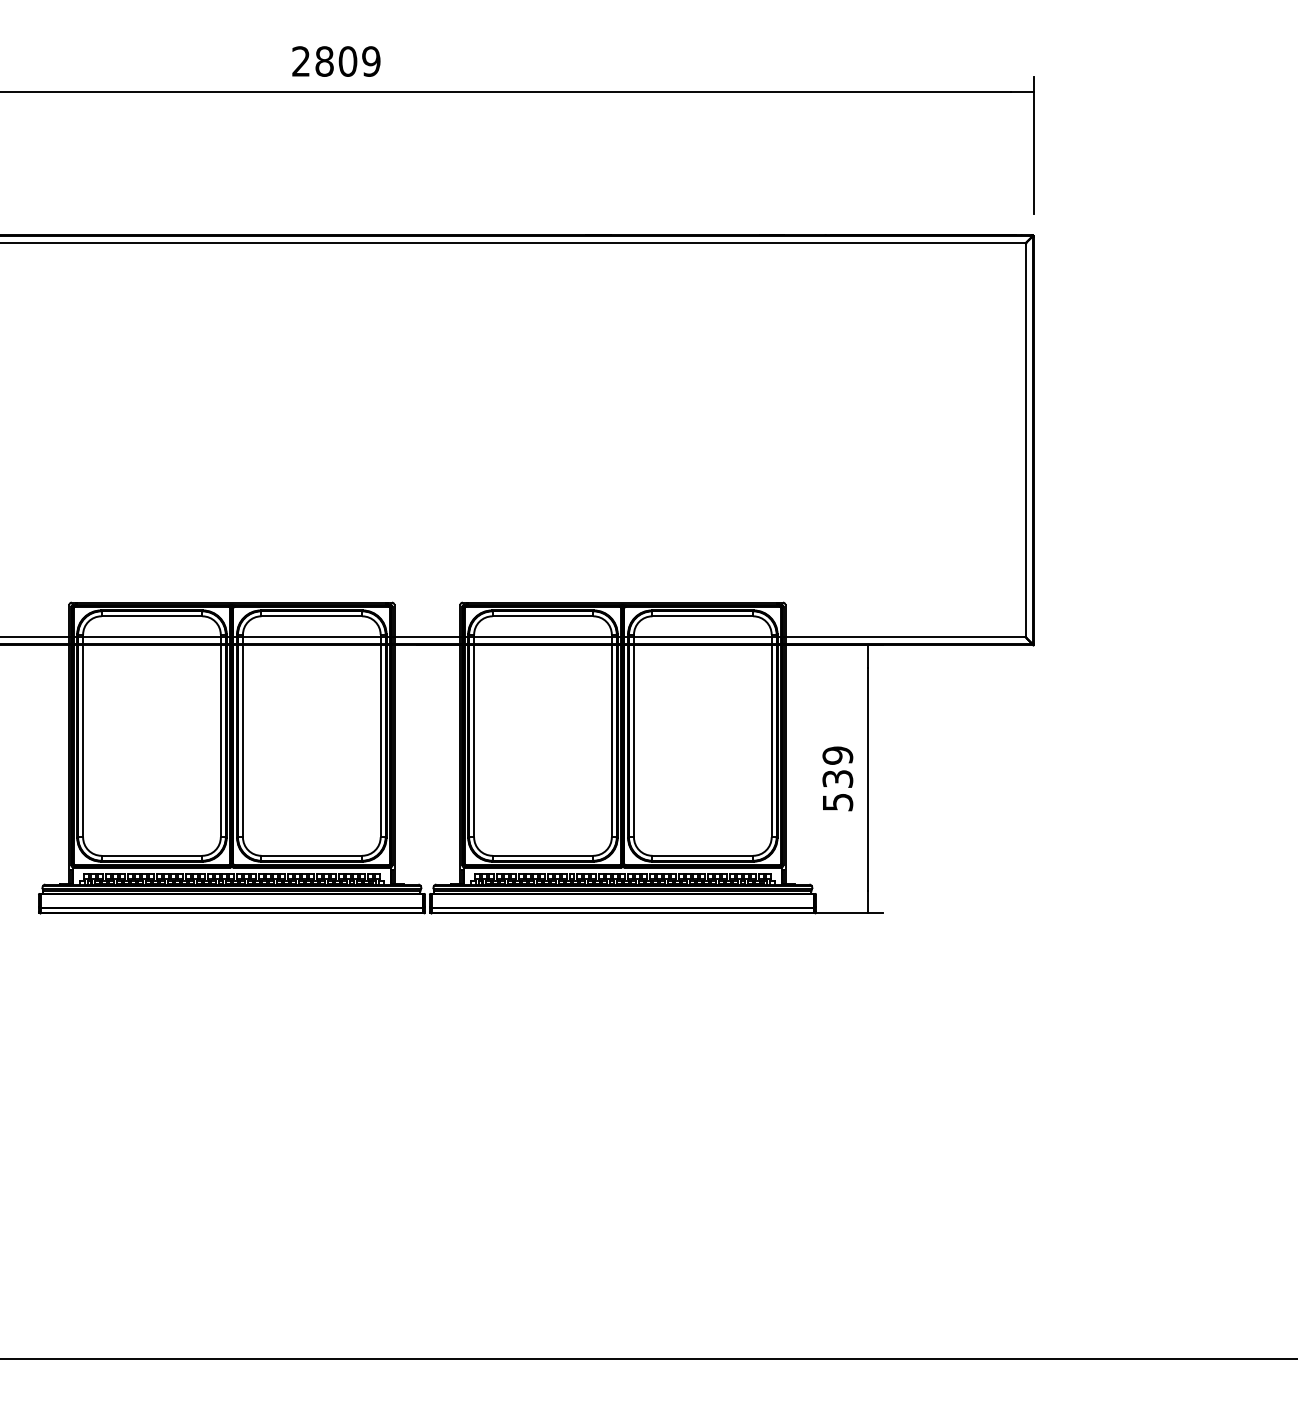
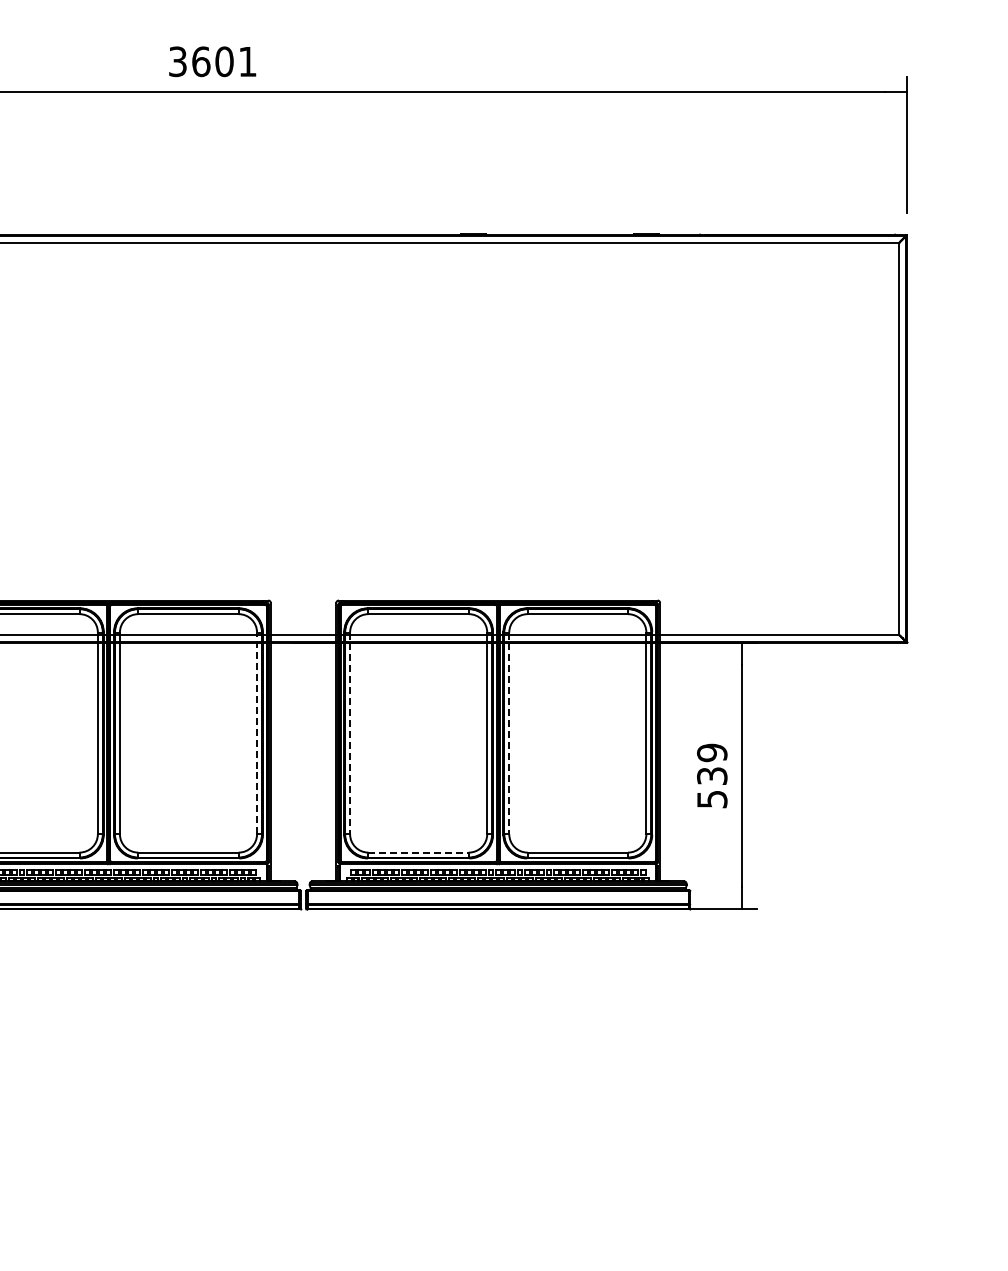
text: (336, 61) -> (213, 61), 2809 -> 3601
line: (380, 735) -> (256, 732), solid -> dashed
line: (474, 736) -> (350, 733), solid -> dashed
line: (633, 736) -> (508, 733), solid -> dashed
line: (543, 855) -> (419, 852), solid -> dashed

